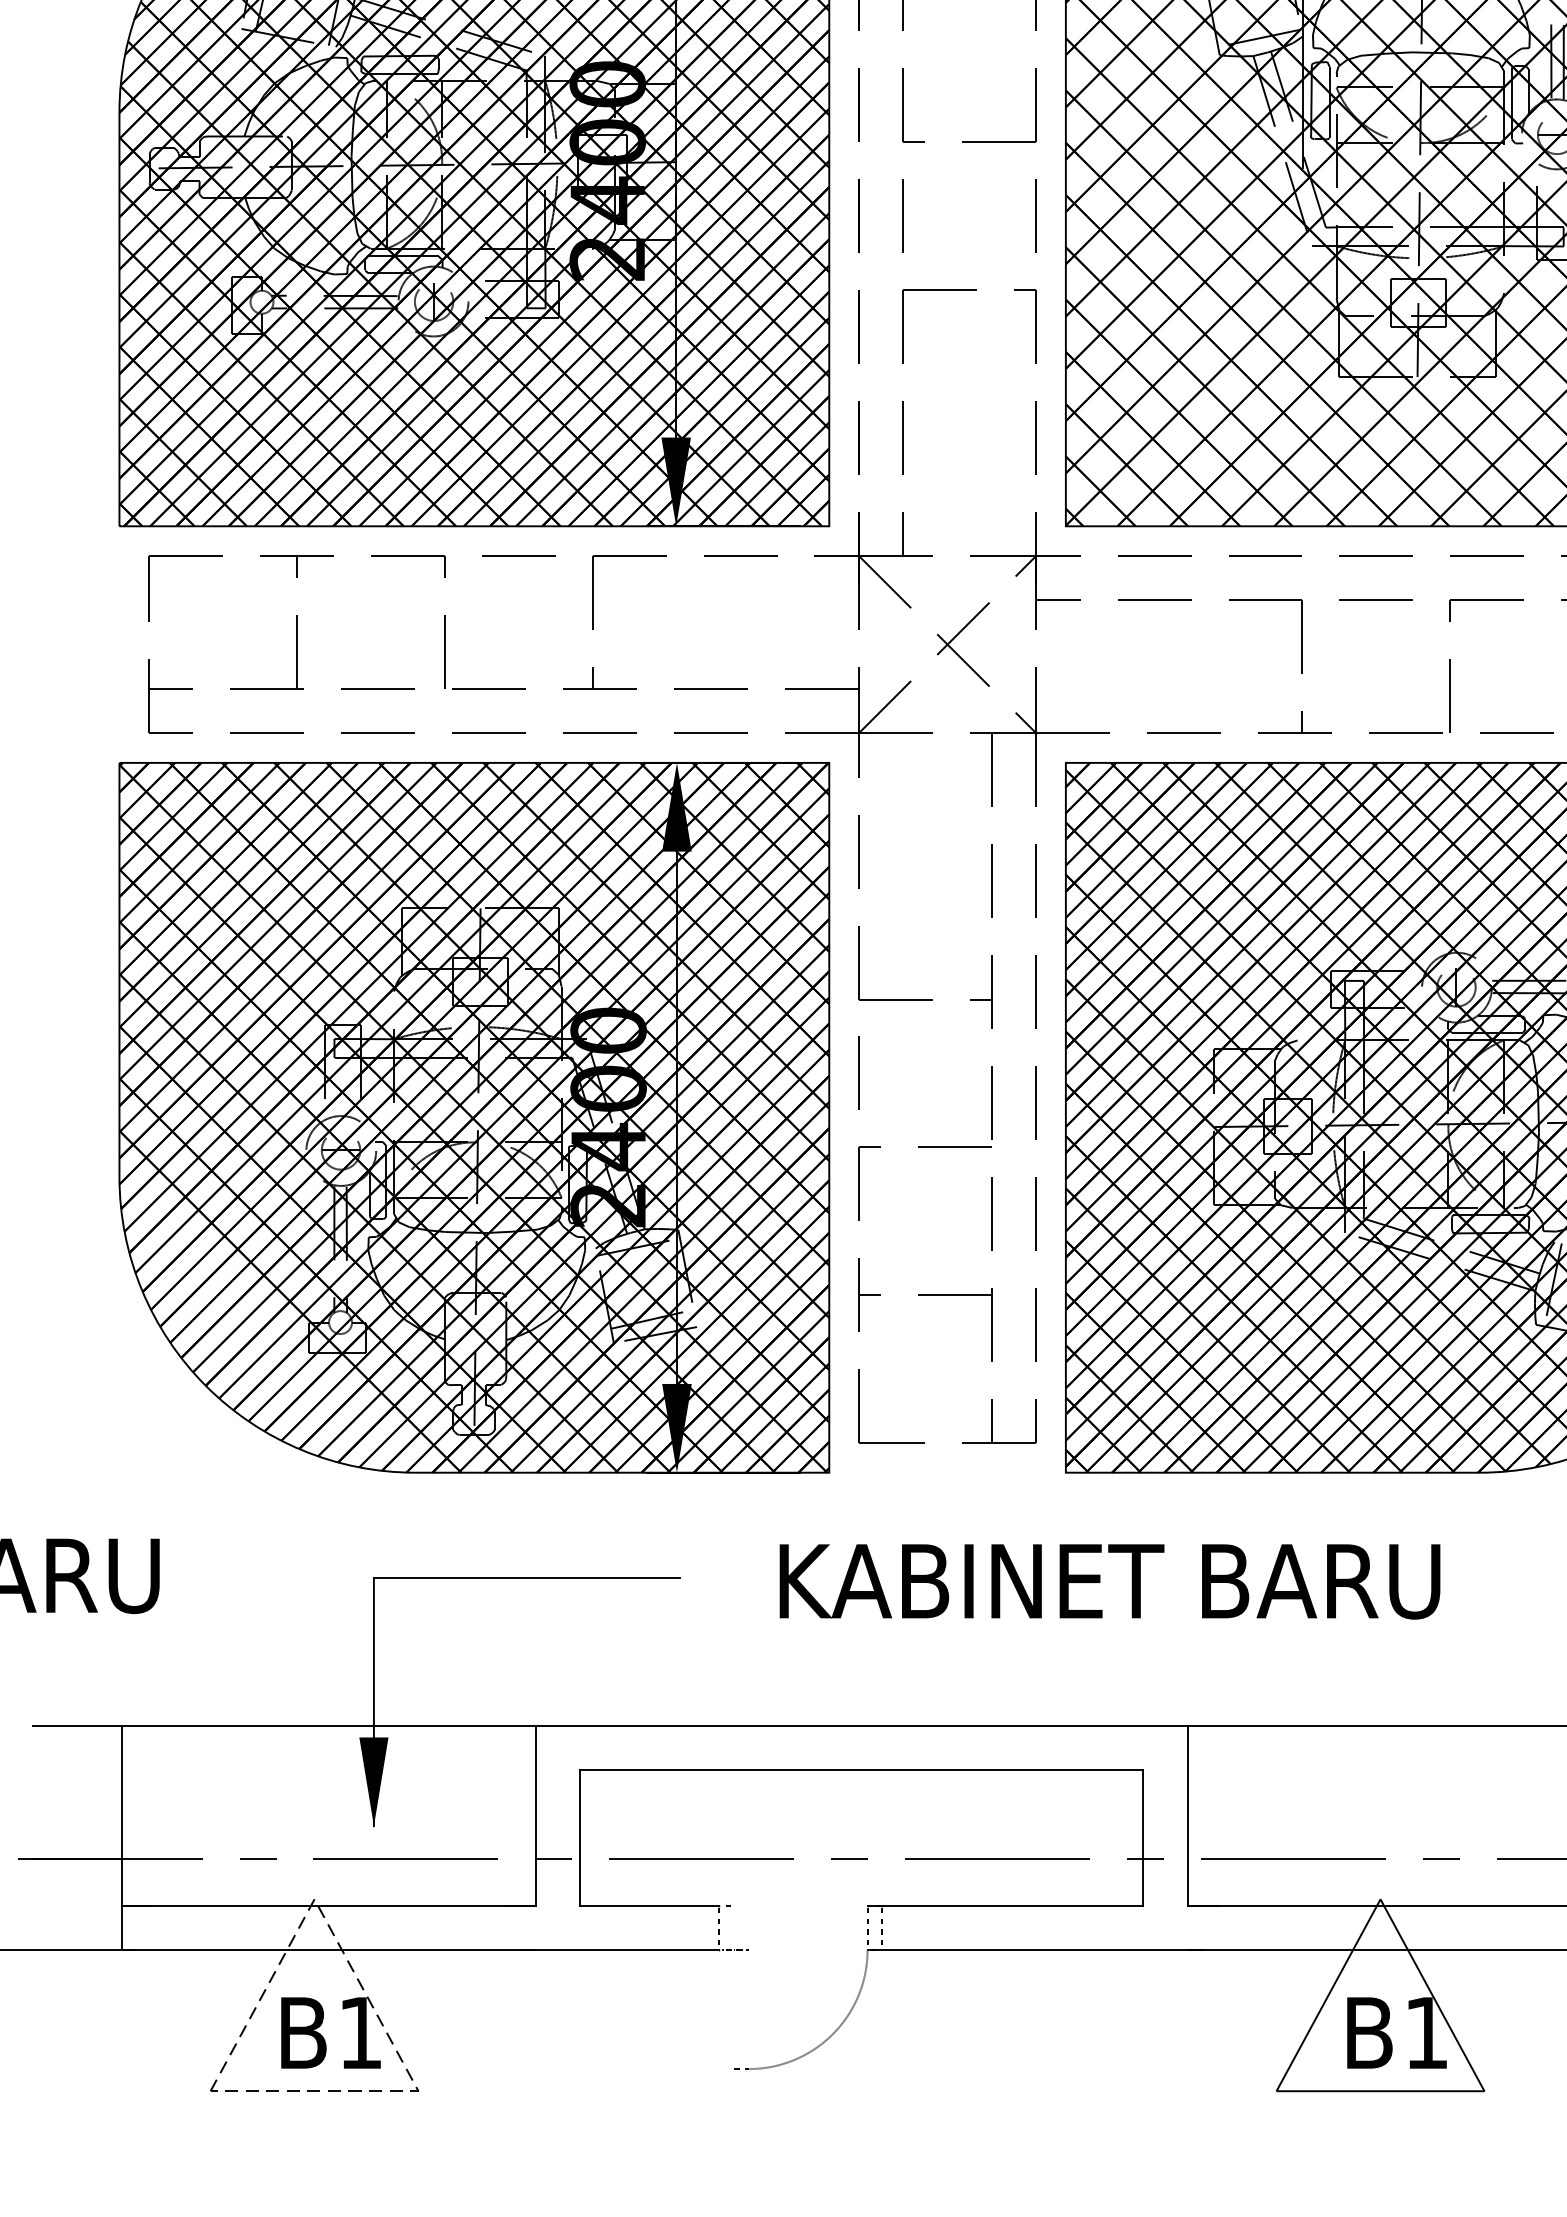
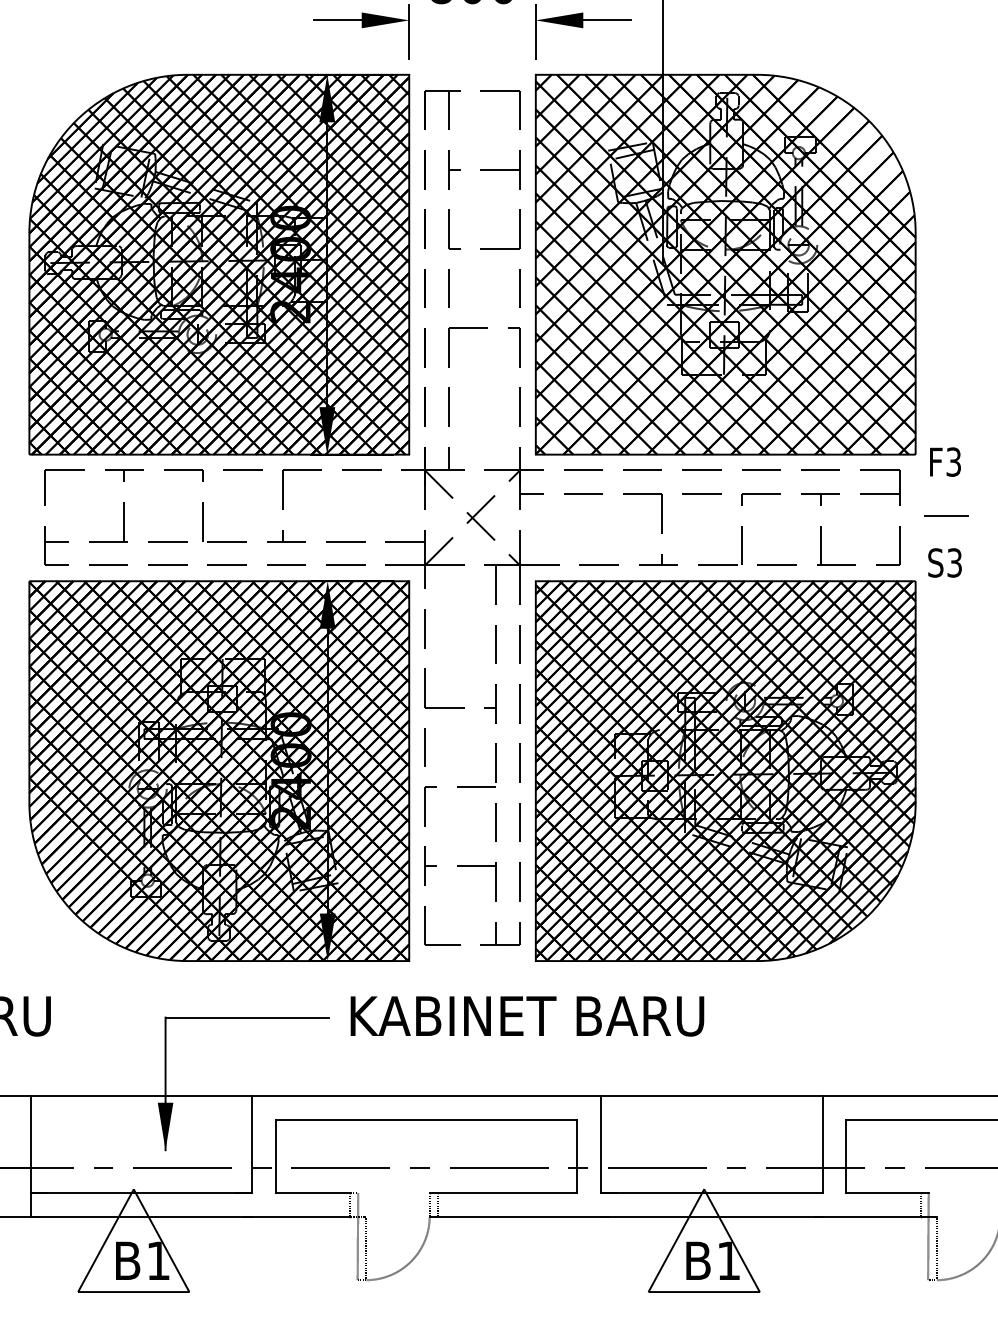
text: (1110, 1581) -> (527, 1016), moved
line: (732, 1987) -> (357, 1236), added
line: (364, 1991) -> (160, 1238), dashed -> solid
line: (749, 2009) -> (366, 1248), added

